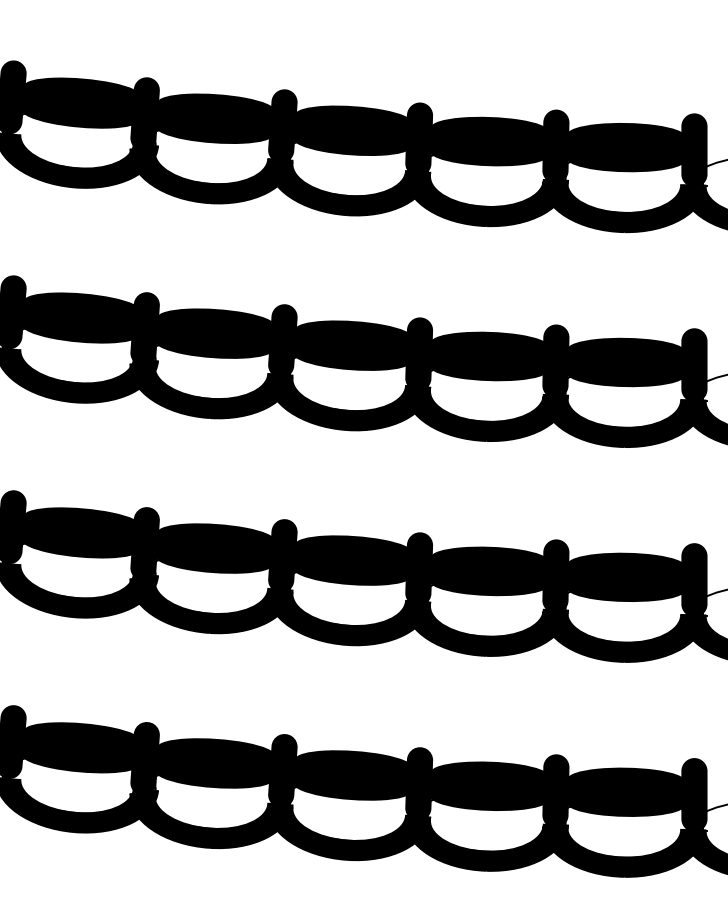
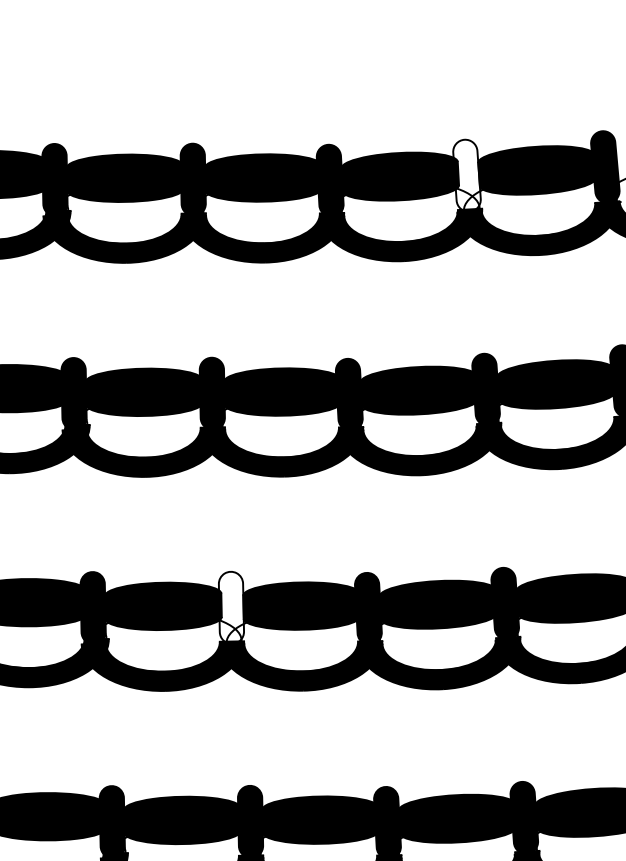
fill: (555, 146) -> (466, 175), removed
fill: (282, 556) -> (231, 608), removed

